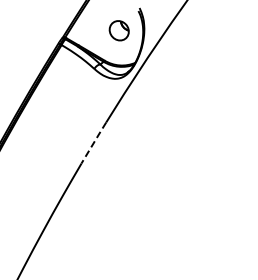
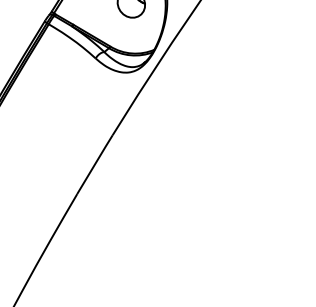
line: (94, 142) -> (95, 163), dashed -> solid

